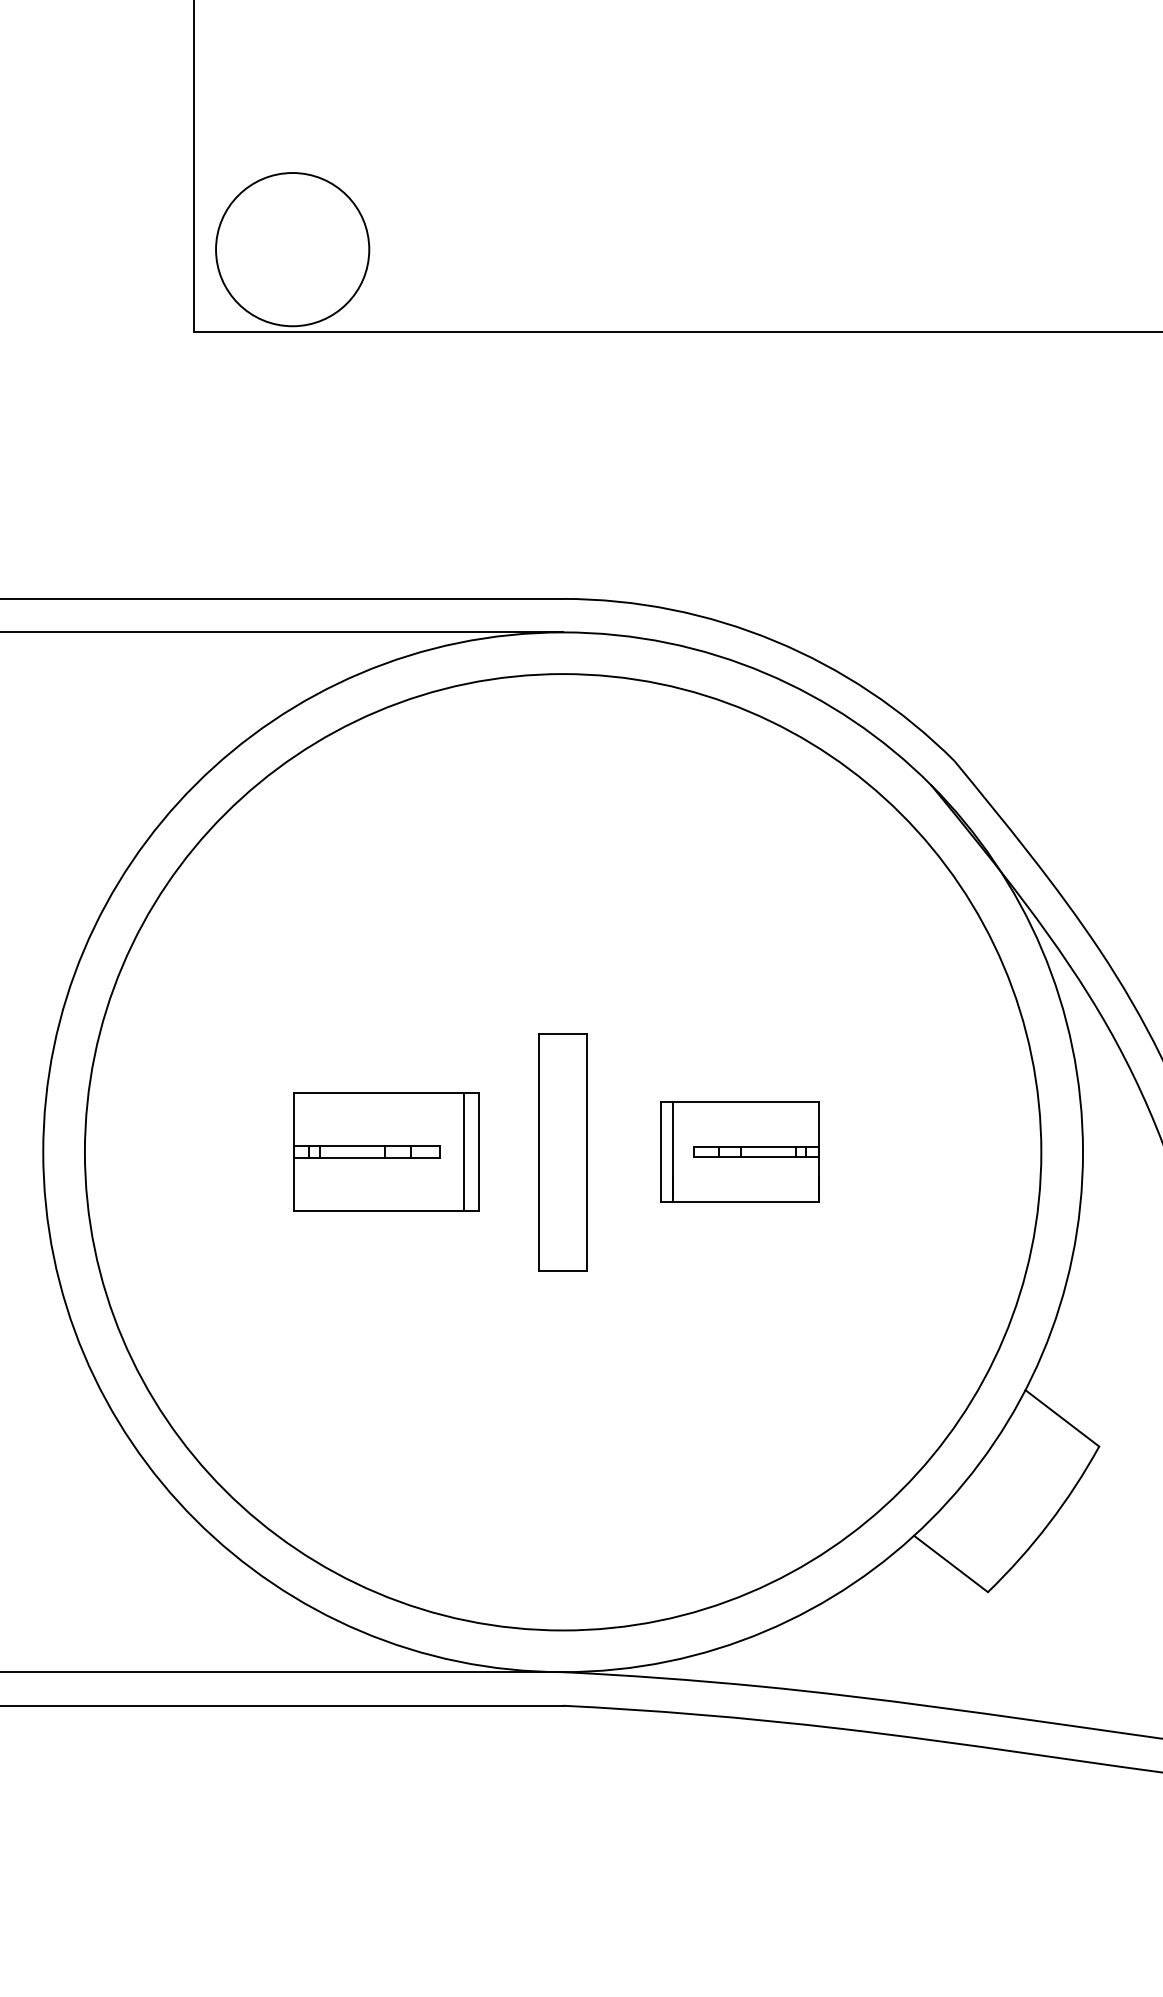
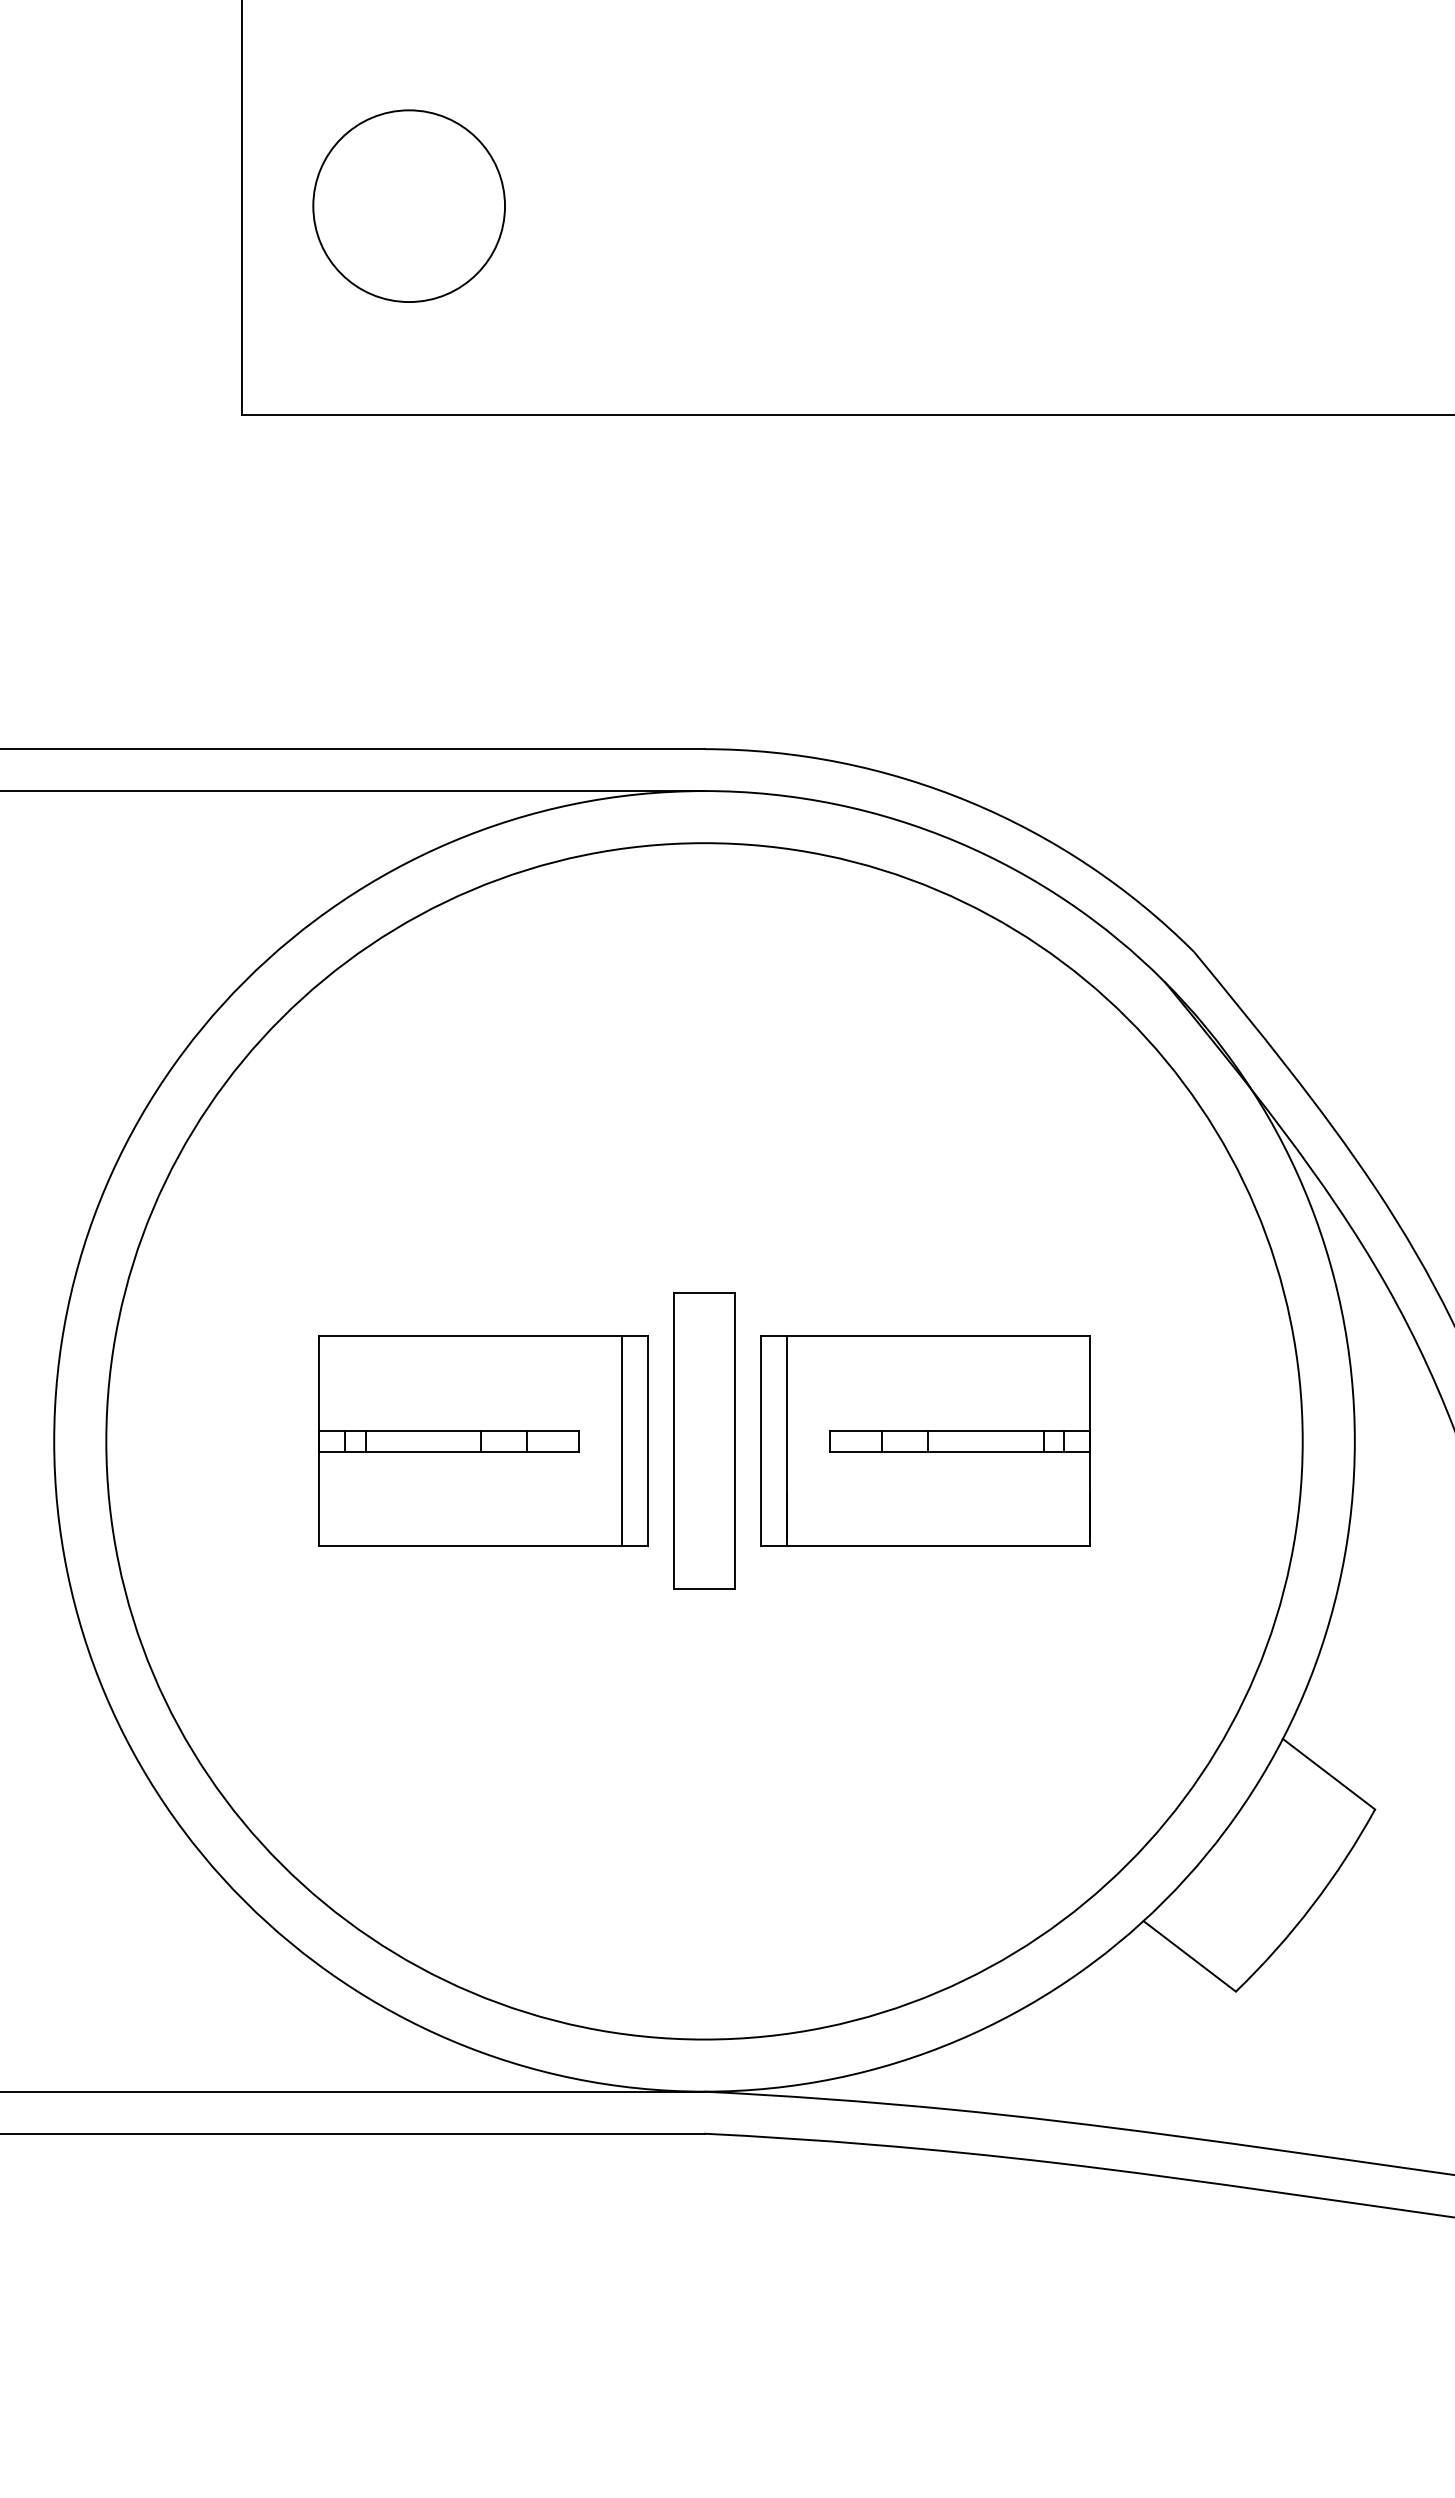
circle: (292, 249) -> (408, 205), moved
part: (386, 1151) -> (483, 1440), size x1.43
part: (739, 1151) -> (925, 1440), size x1.67

